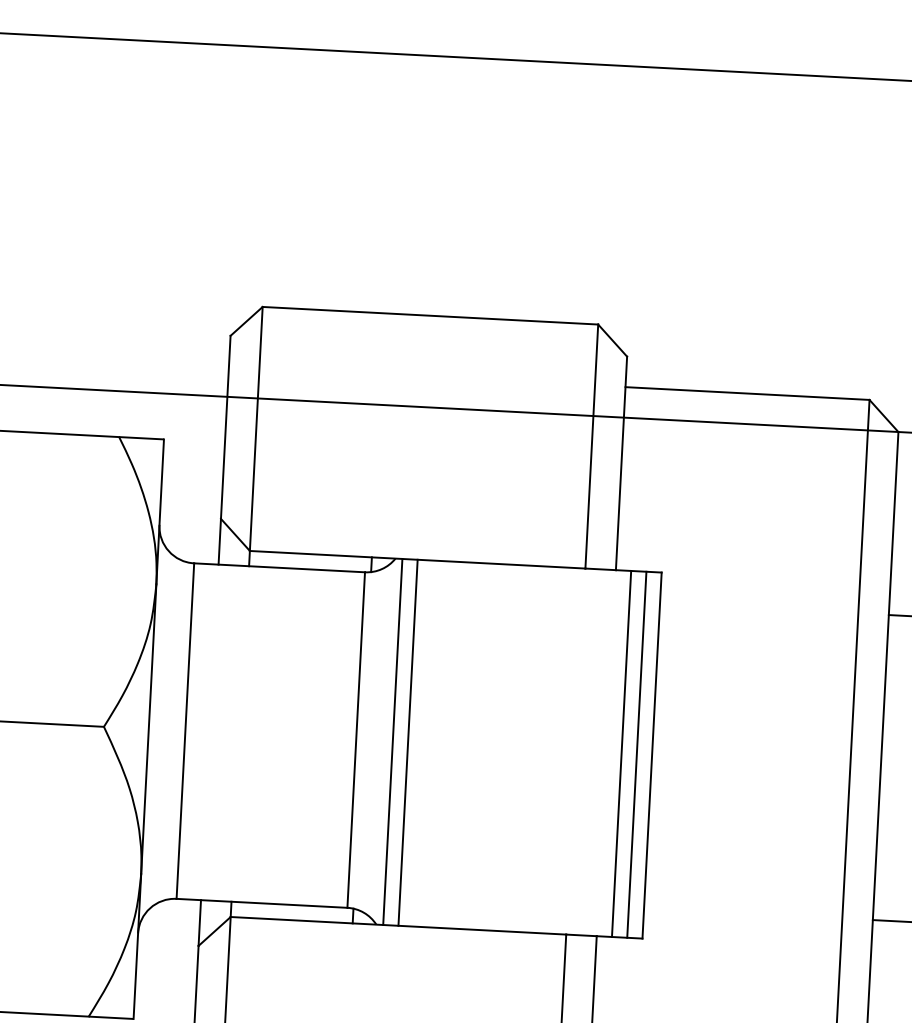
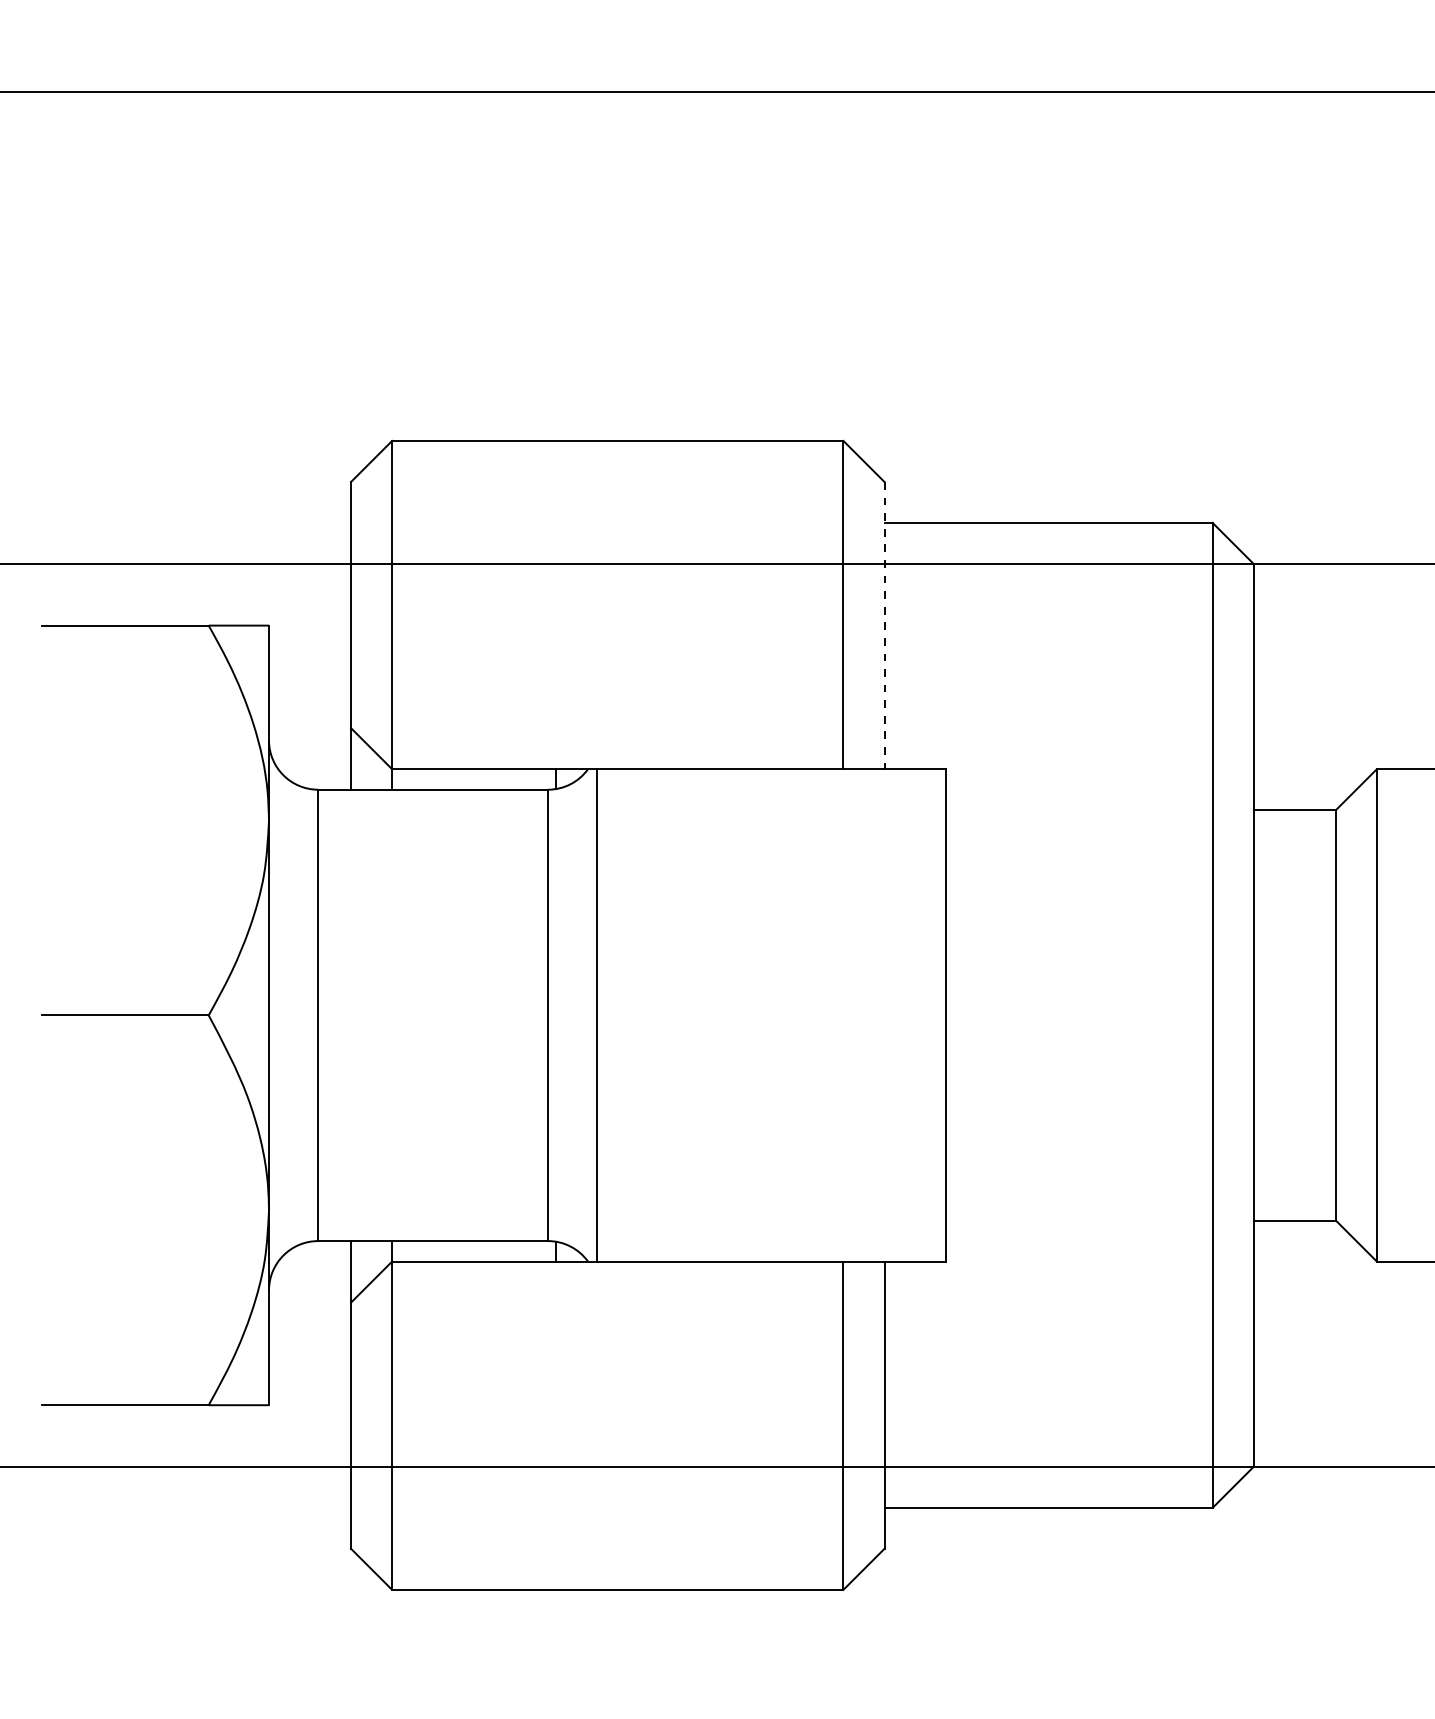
line: (621, 463) -> (884, 625), solid -> dashed
line: (407, 742) -> (617, 1015), removed
line: (621, 754) -> (905, 1015), removed
line: (636, 754) -> (925, 1015), removed

